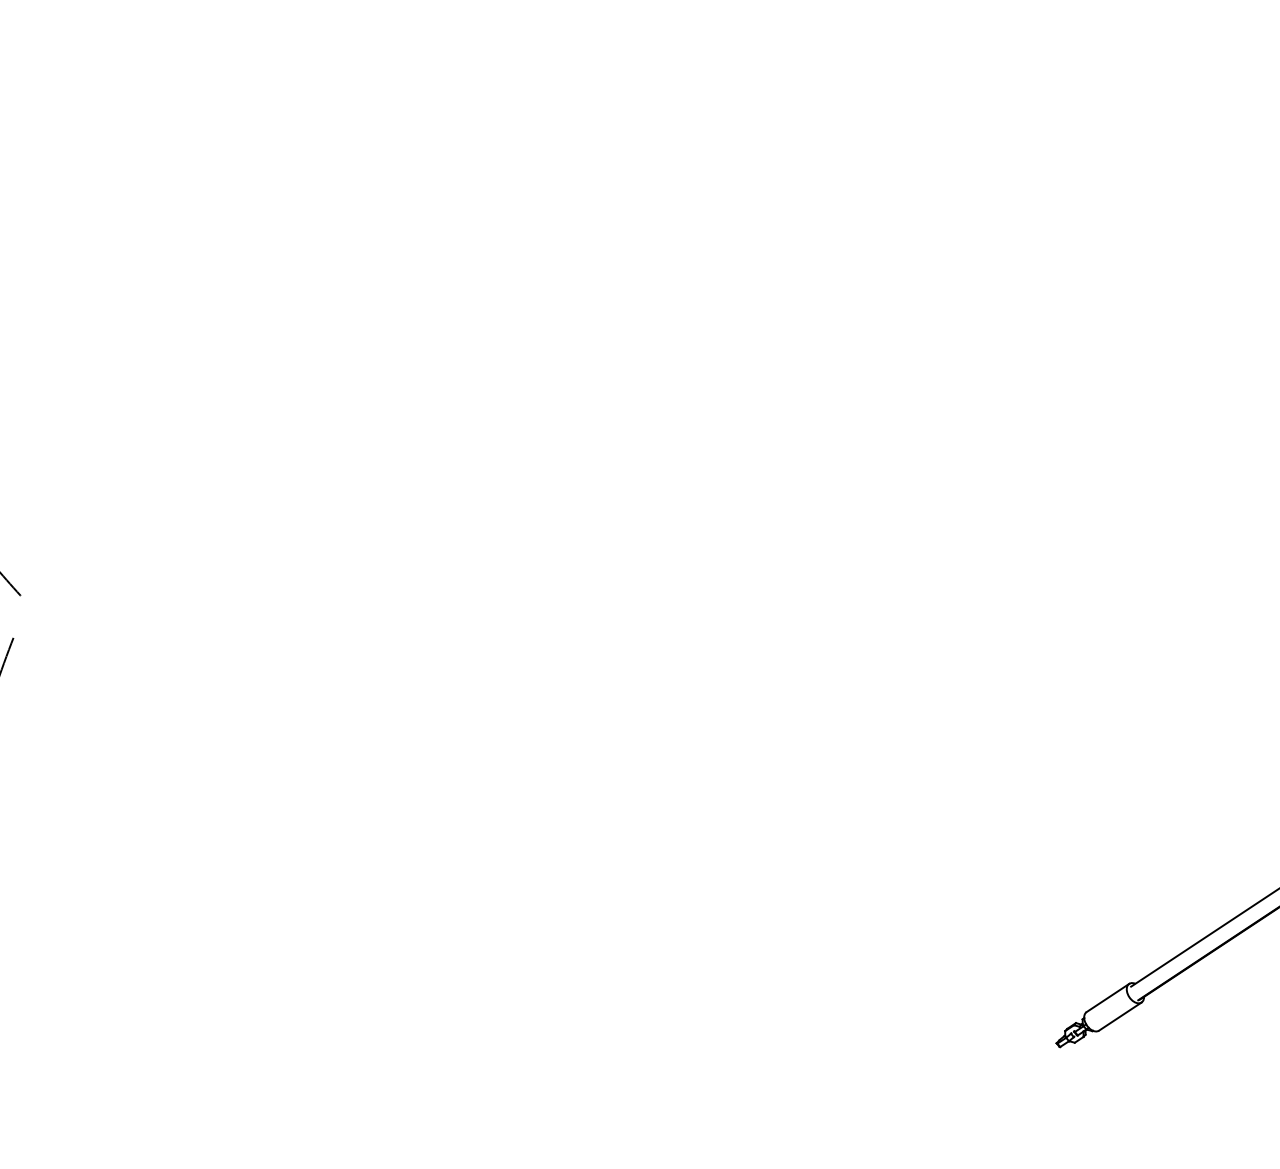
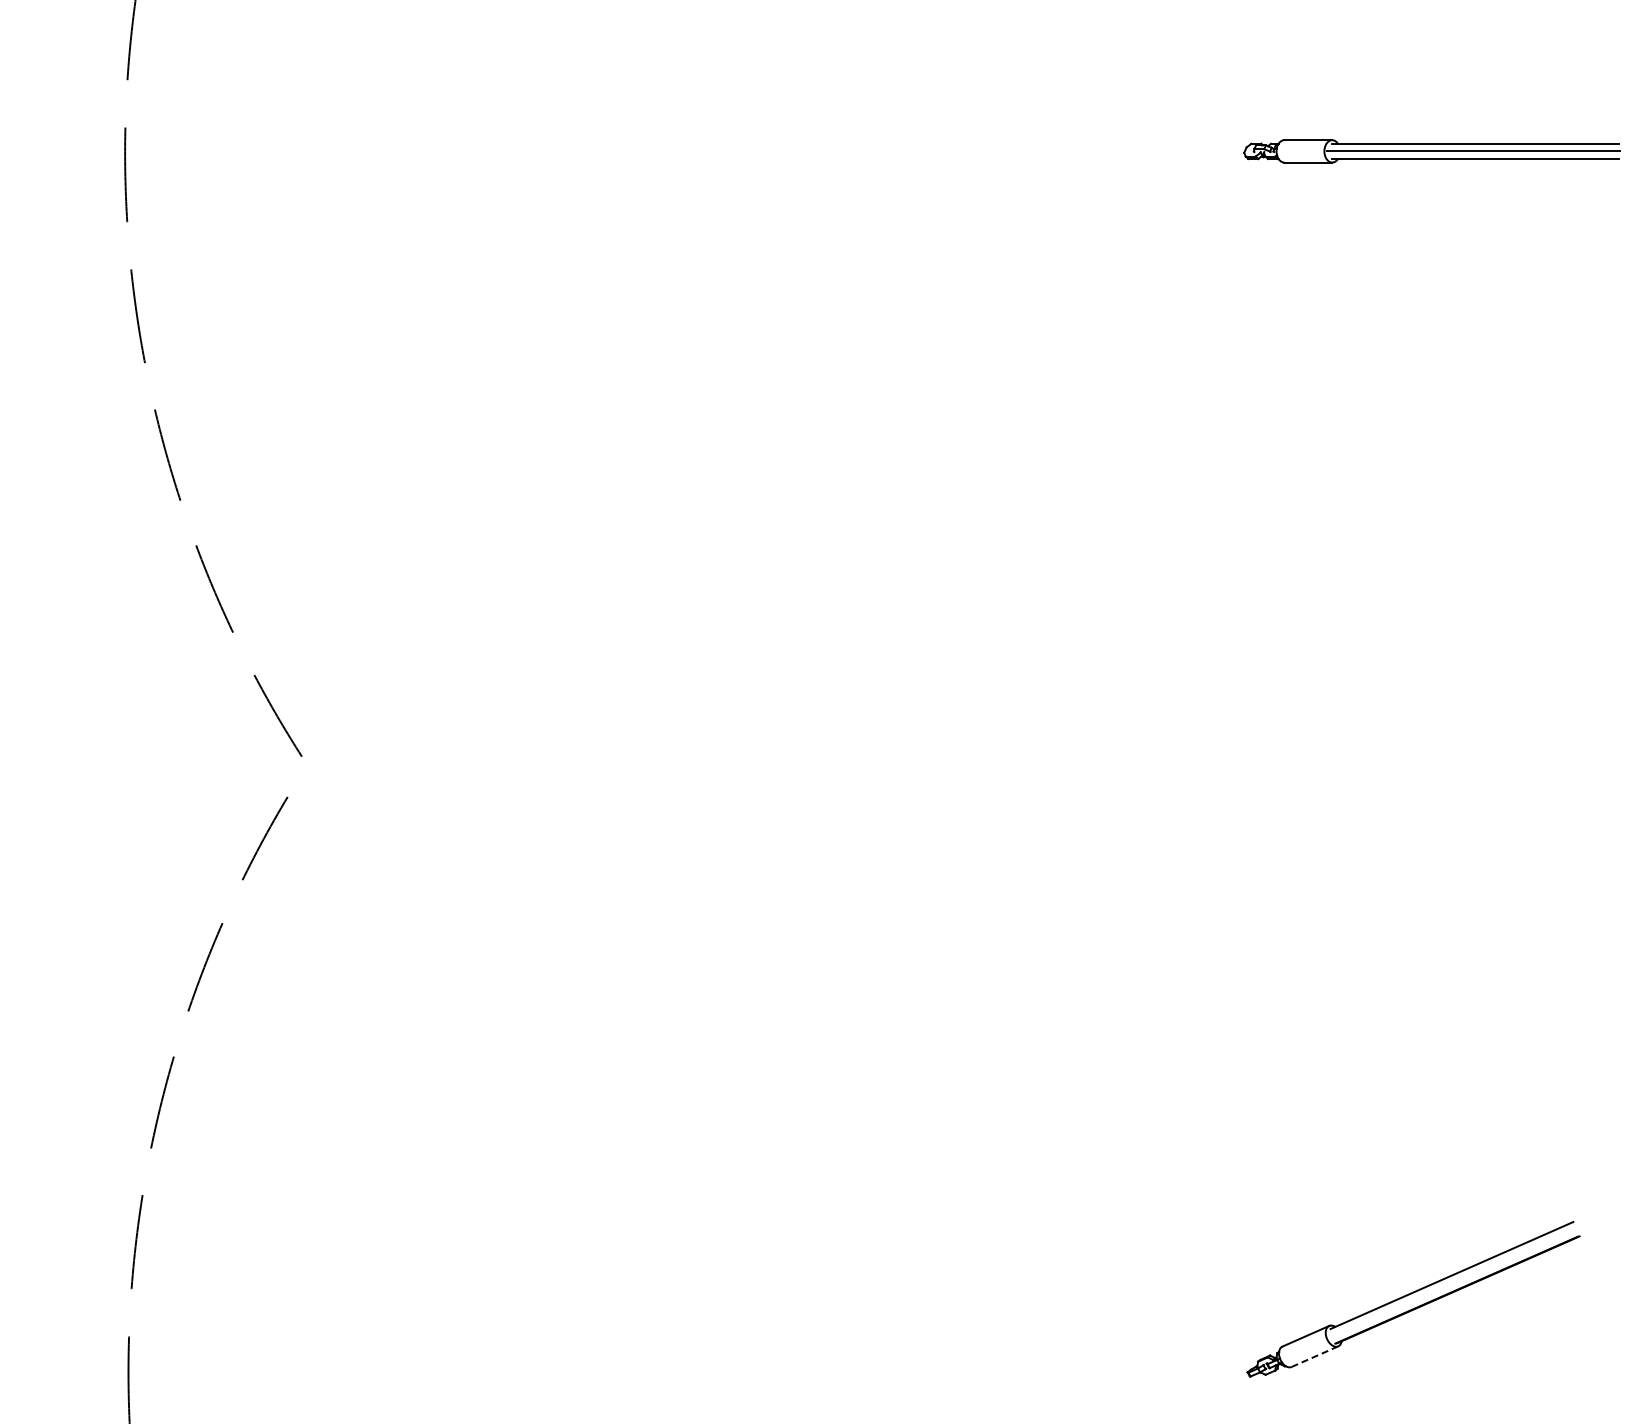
line: (1119, 1016) -> (1314, 1356), solid -> dashed

